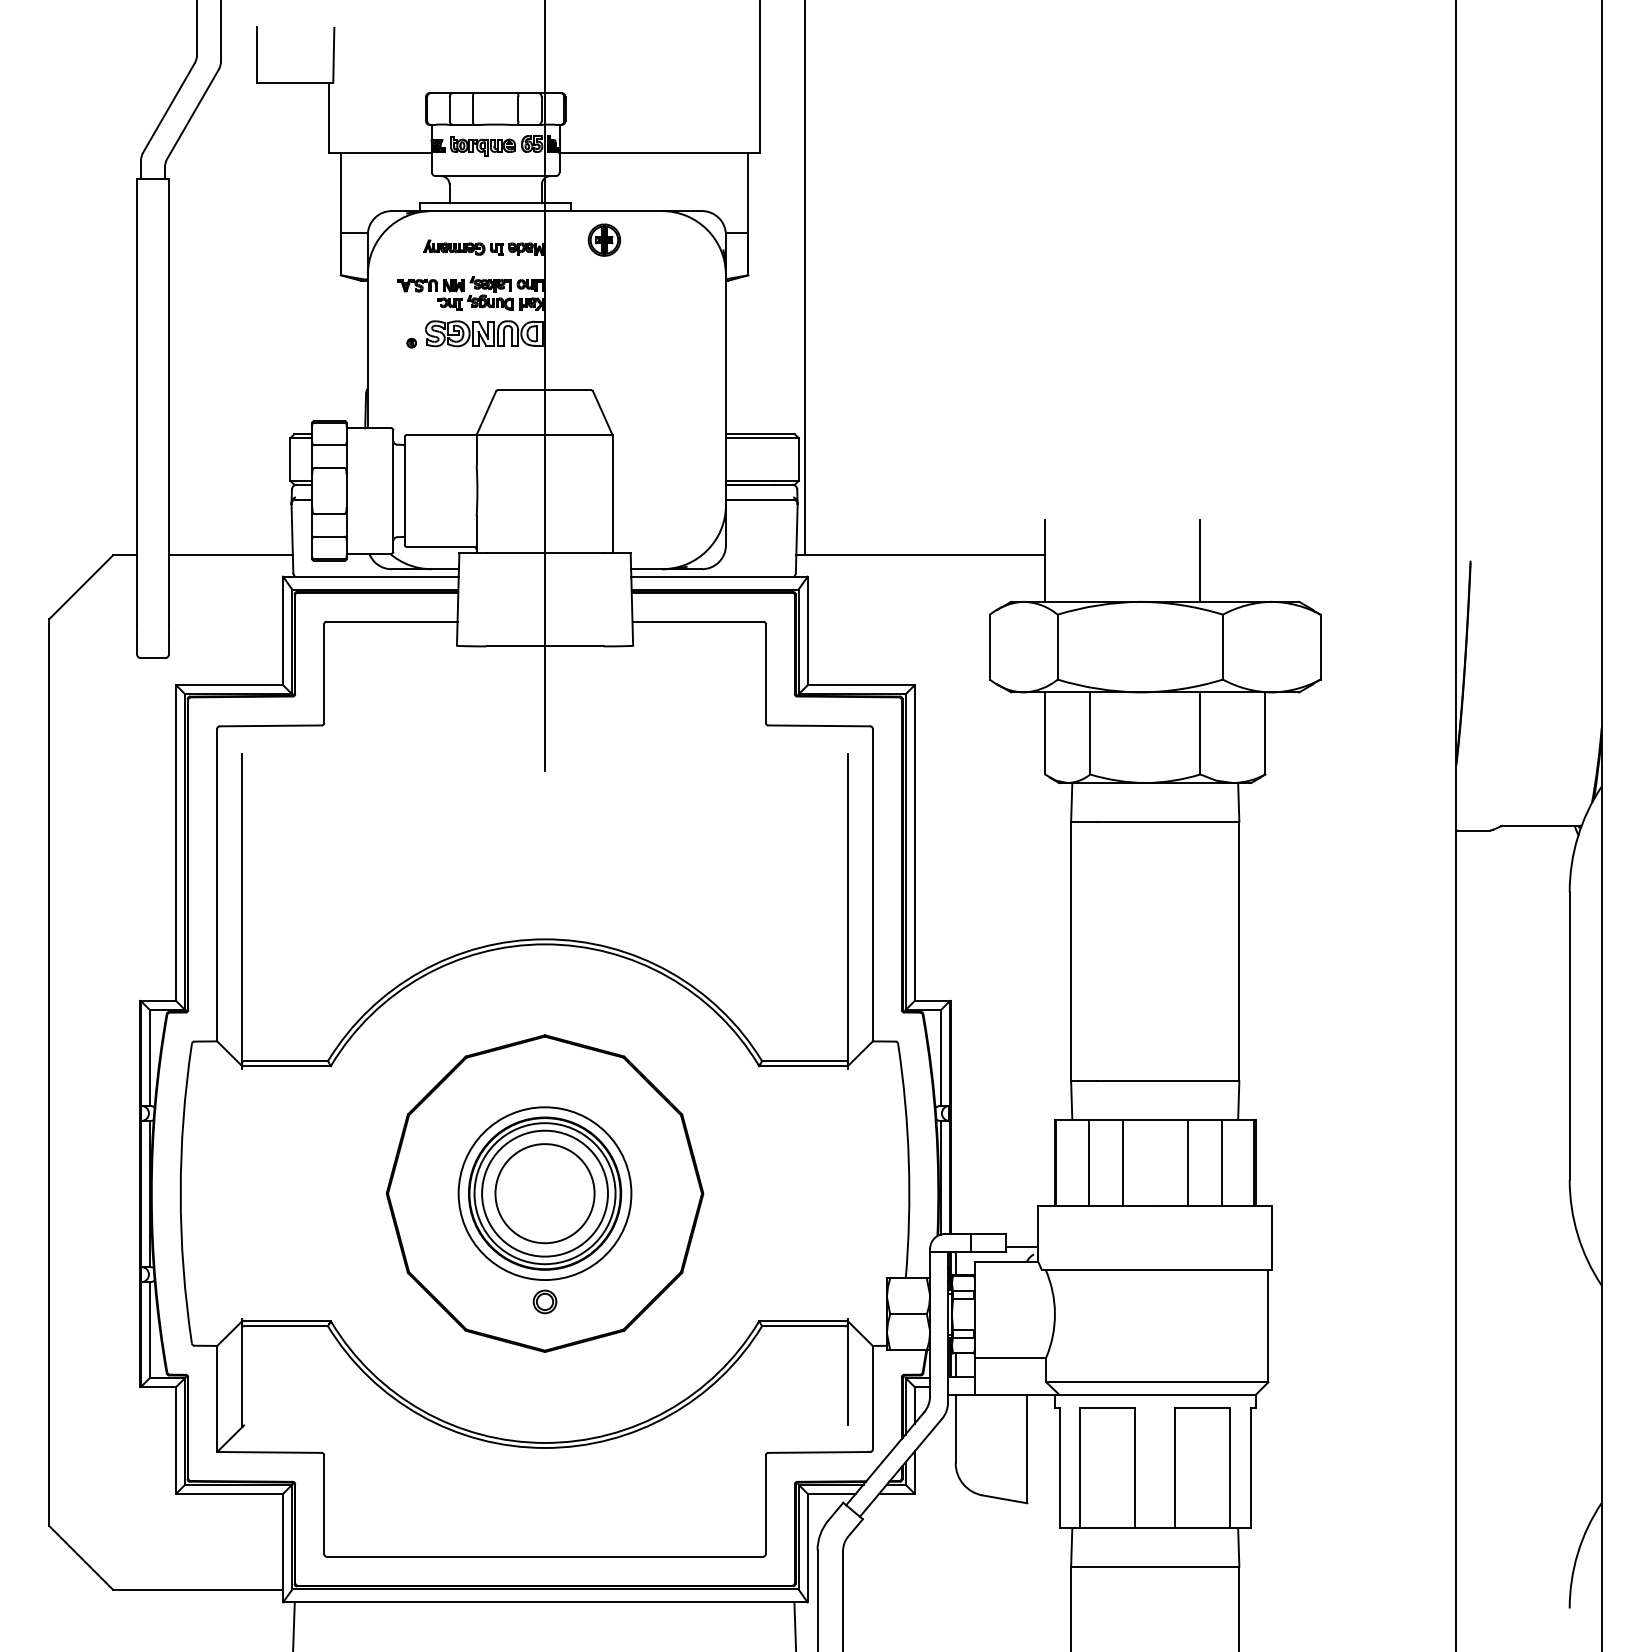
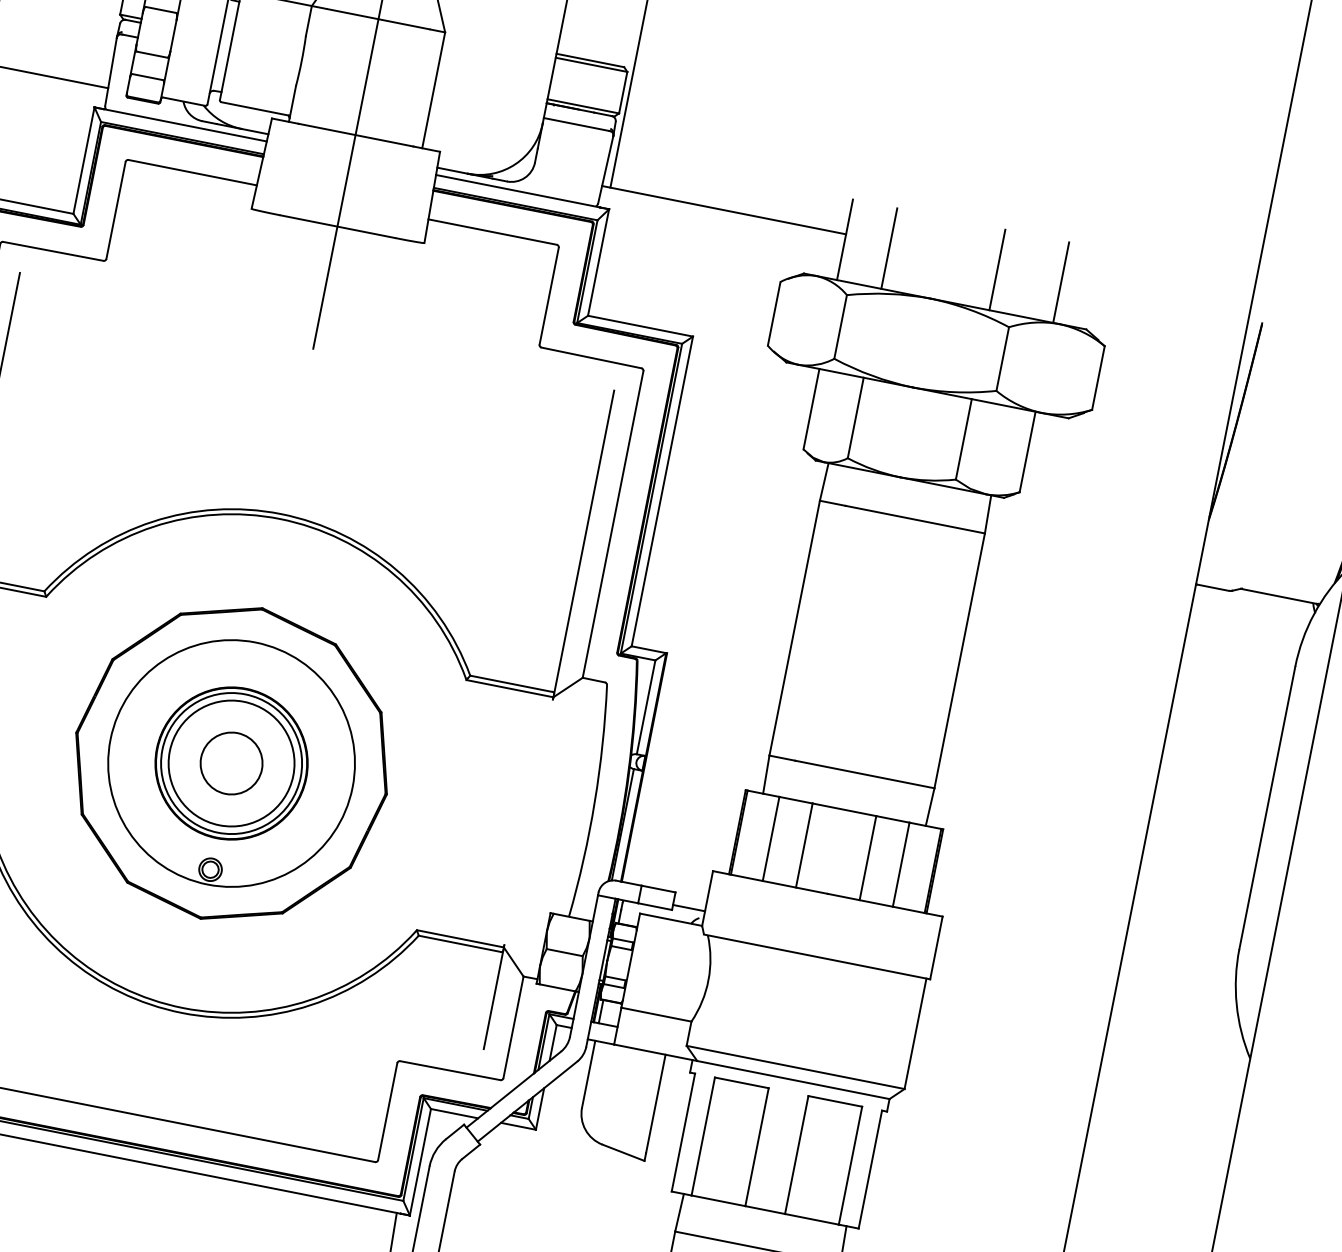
line: (1090, 560) -> (889, 248), added
line: (1265, 560) -> (1061, 282), added
circle: (544, 1193) -> (231, 763), size x1.43
circle: (545, 1193) -> (232, 763), size x0.62

